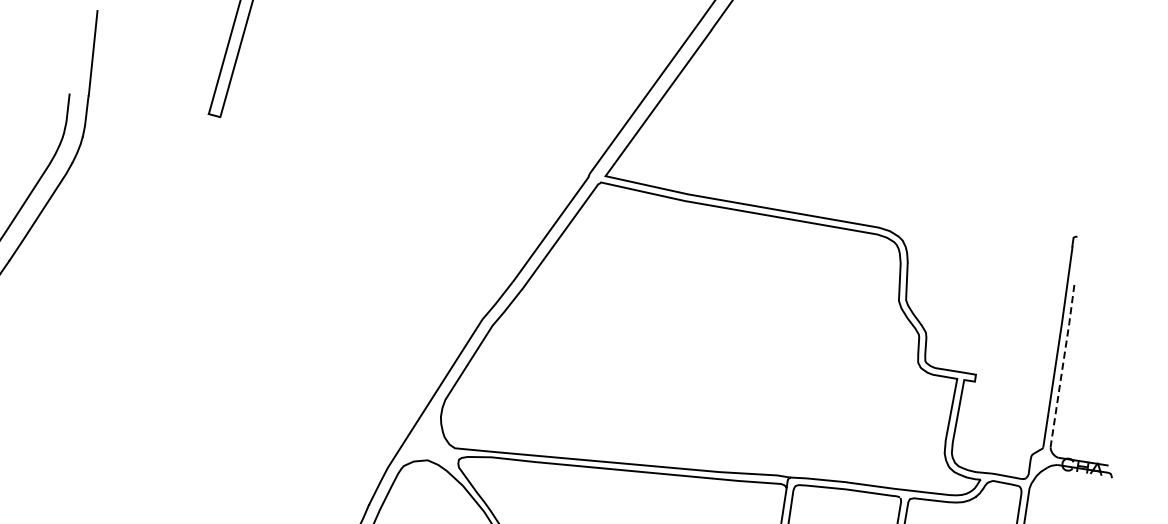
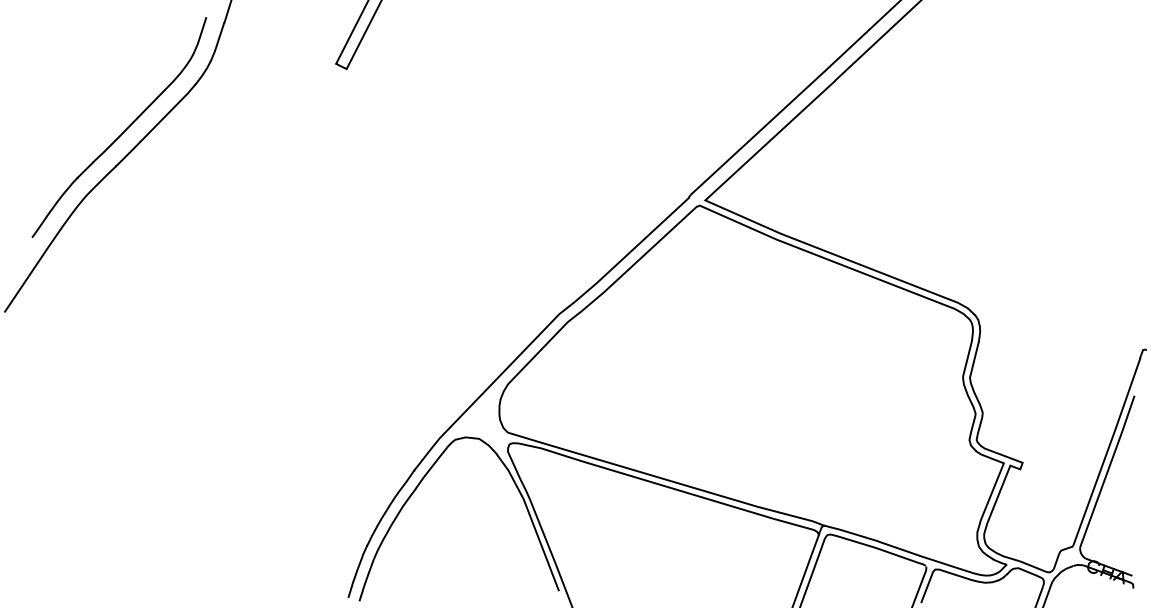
line: (1062, 366) -> (1107, 471), dashed -> solid

